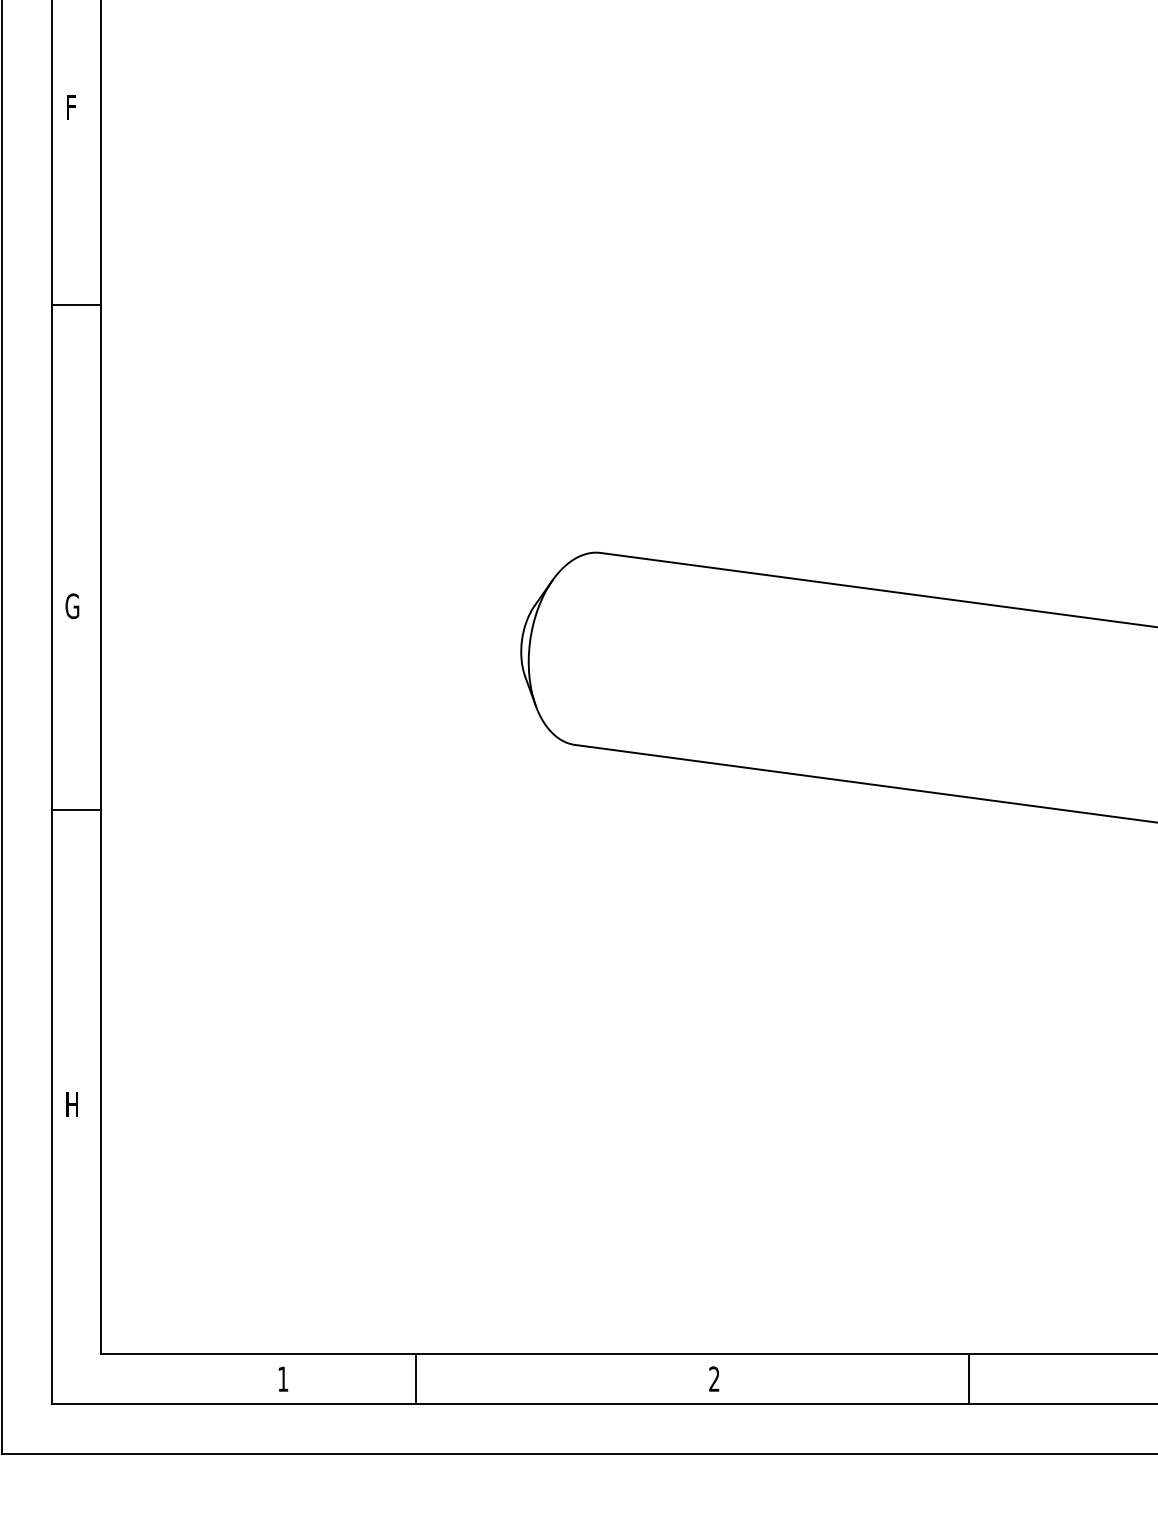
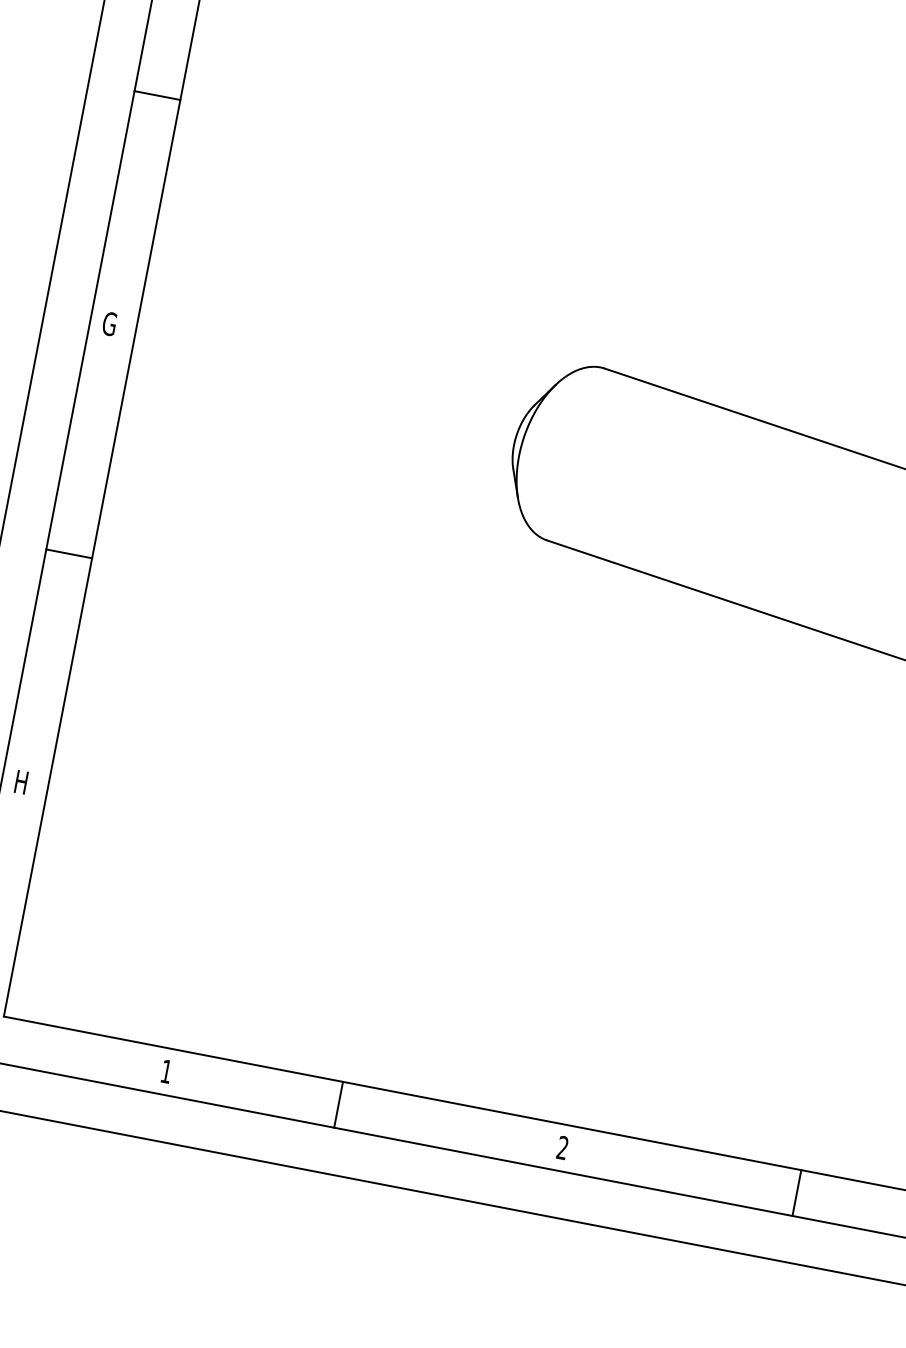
line: (76, 304) -> (157, 95), moved
line: (76, 809) -> (69, 553), moved
line: (416, 1379) -> (338, 1105), moved

